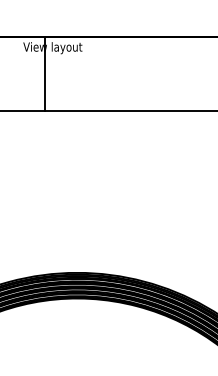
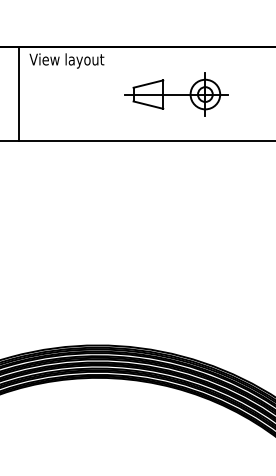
line: (45, 73) -> (19, 93), moved
part: (139, 74) -> (176, 94), added

